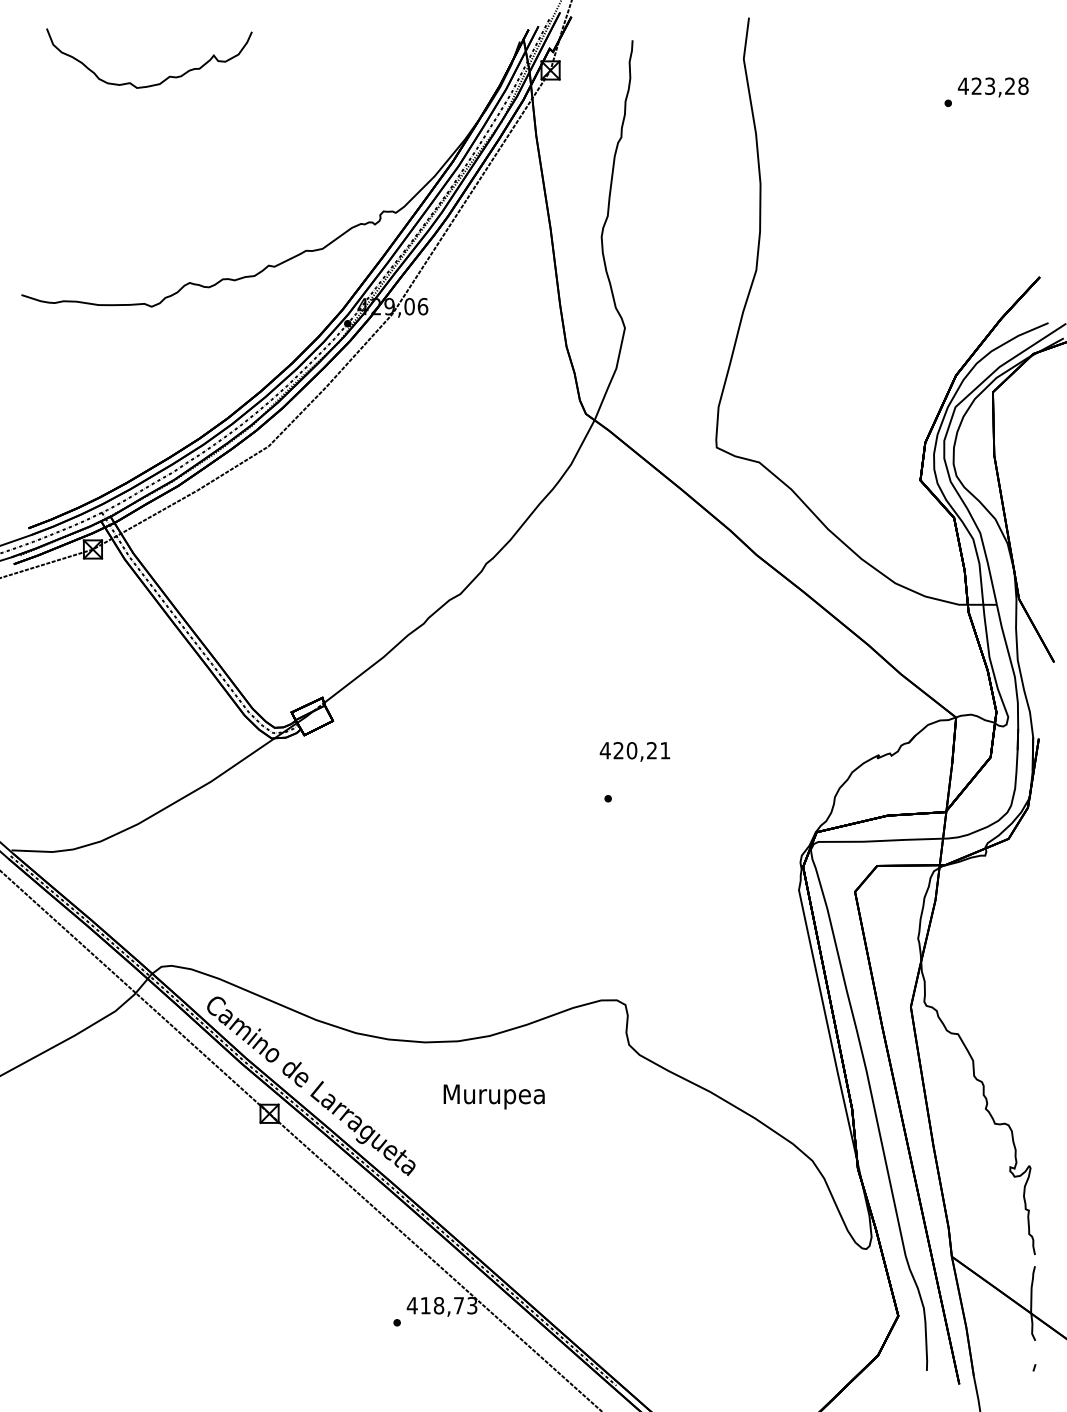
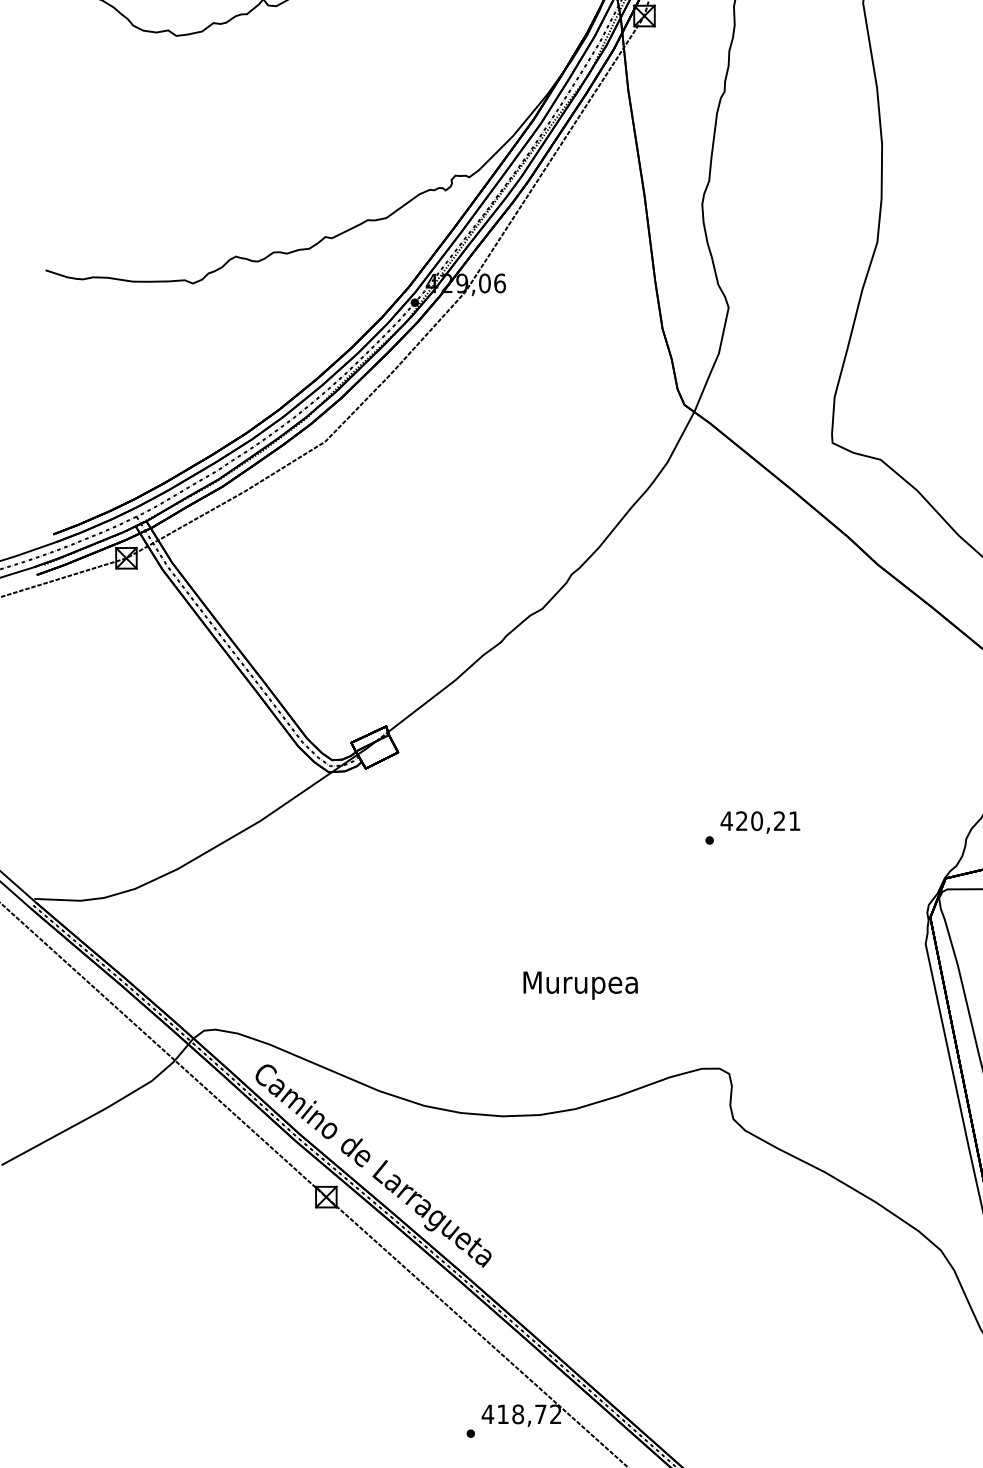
text: (634, 751) -> (759, 822), moved
text: (493, 1096) -> (579, 985), moved
text: (472, 1305) -> (556, 1414), 418,73 -> 418,72

